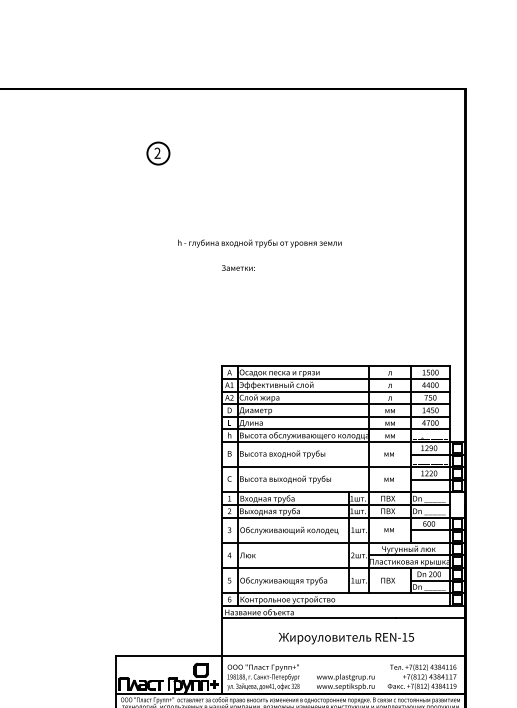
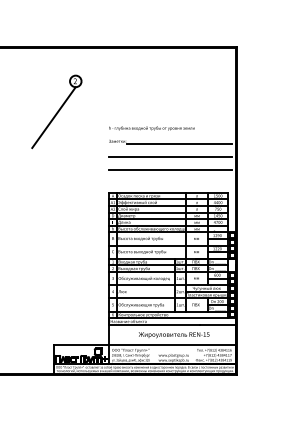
line: (115, 222) -> (53, 117), added
text: (259, 243) -> (151, 128), moved
line: (356, 274) -> (179, 144), added
line: (339, 298) -> (170, 157), added
line: (339, 323) -> (170, 170), added

